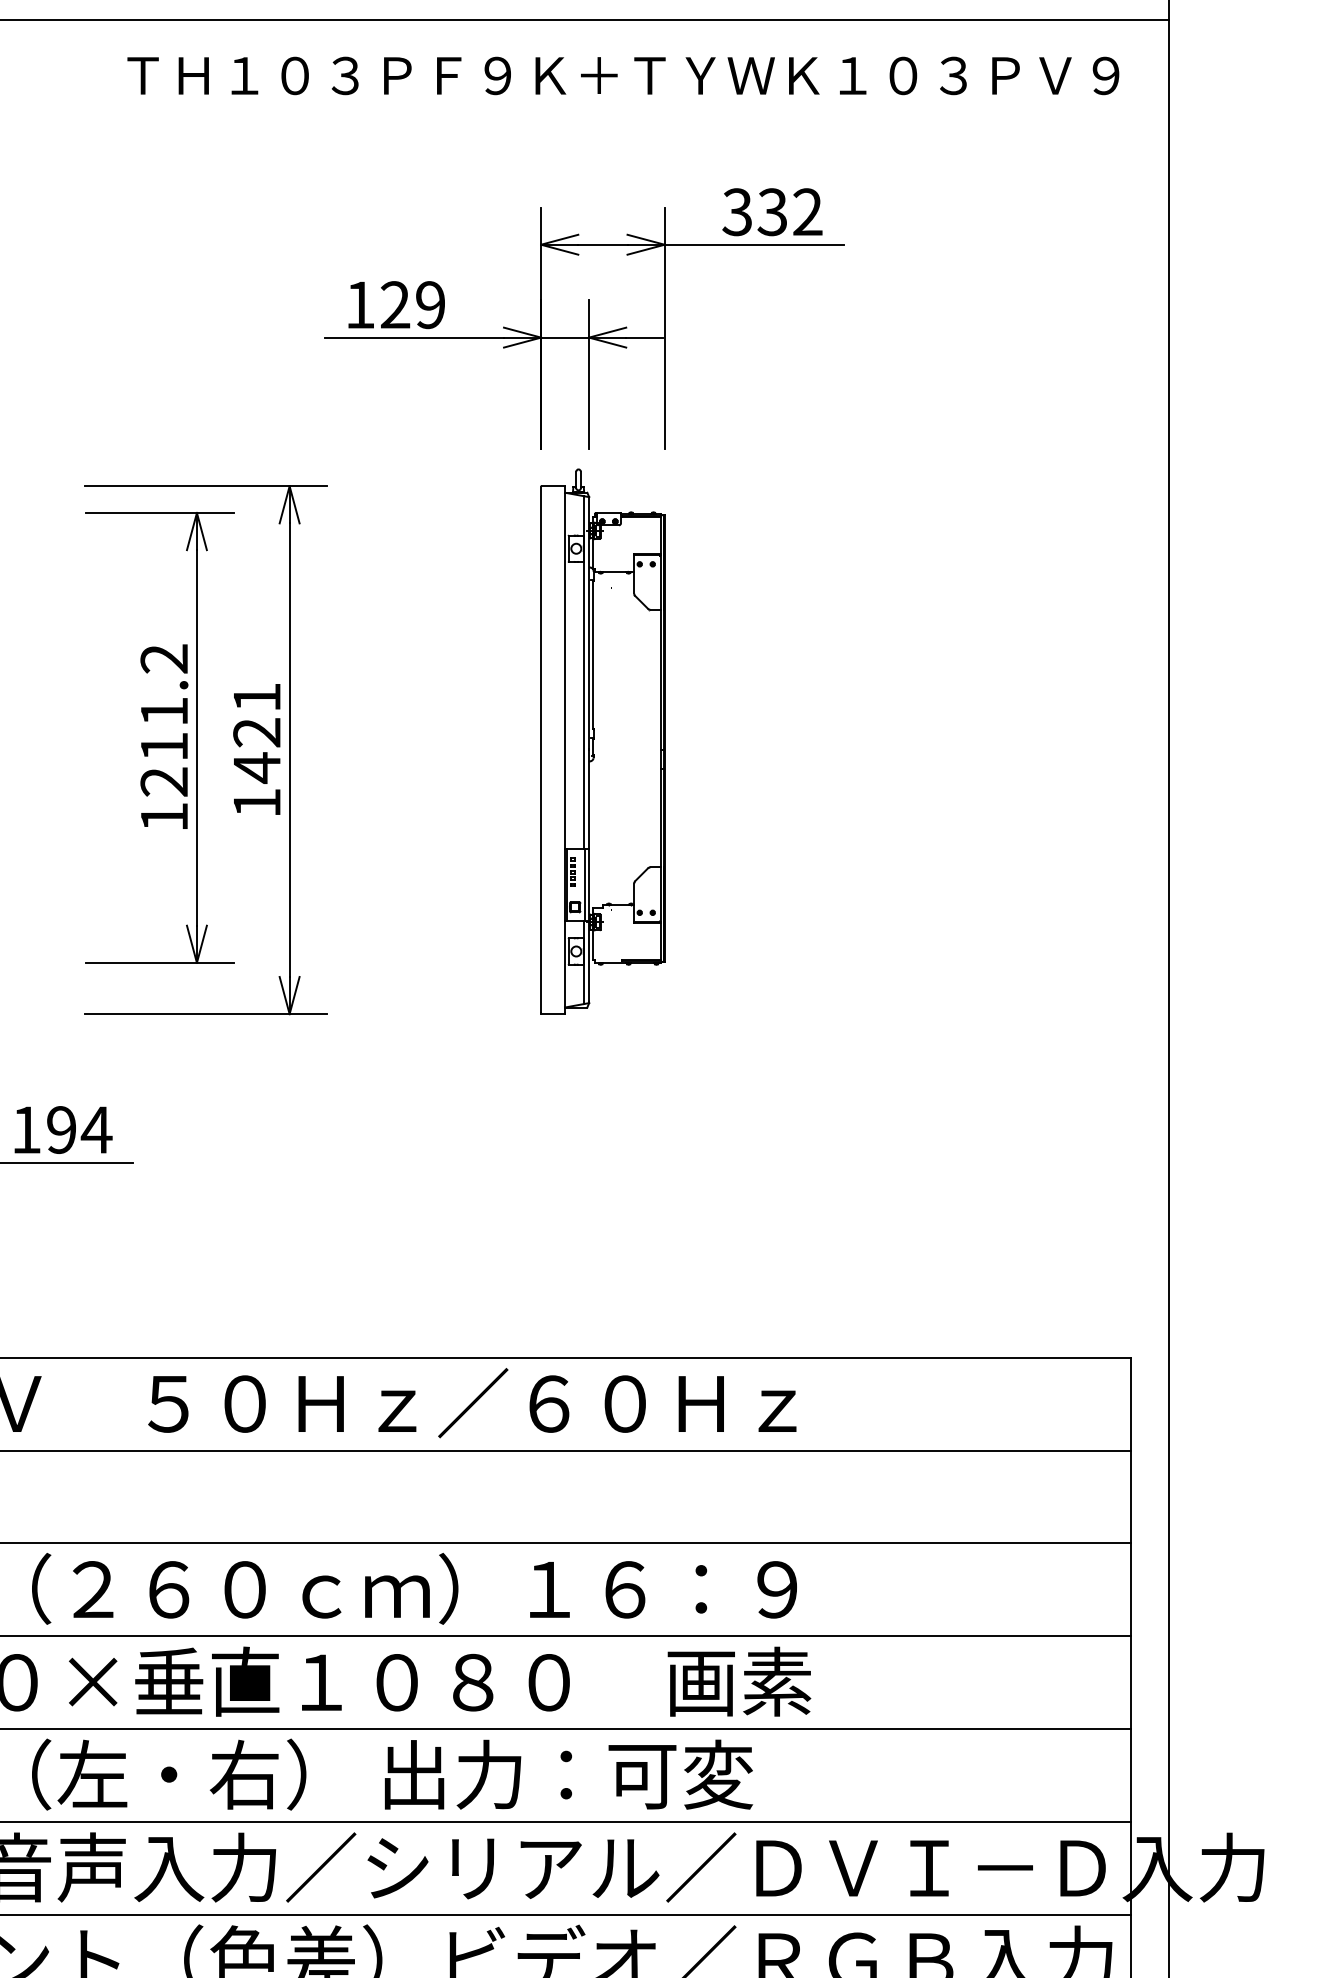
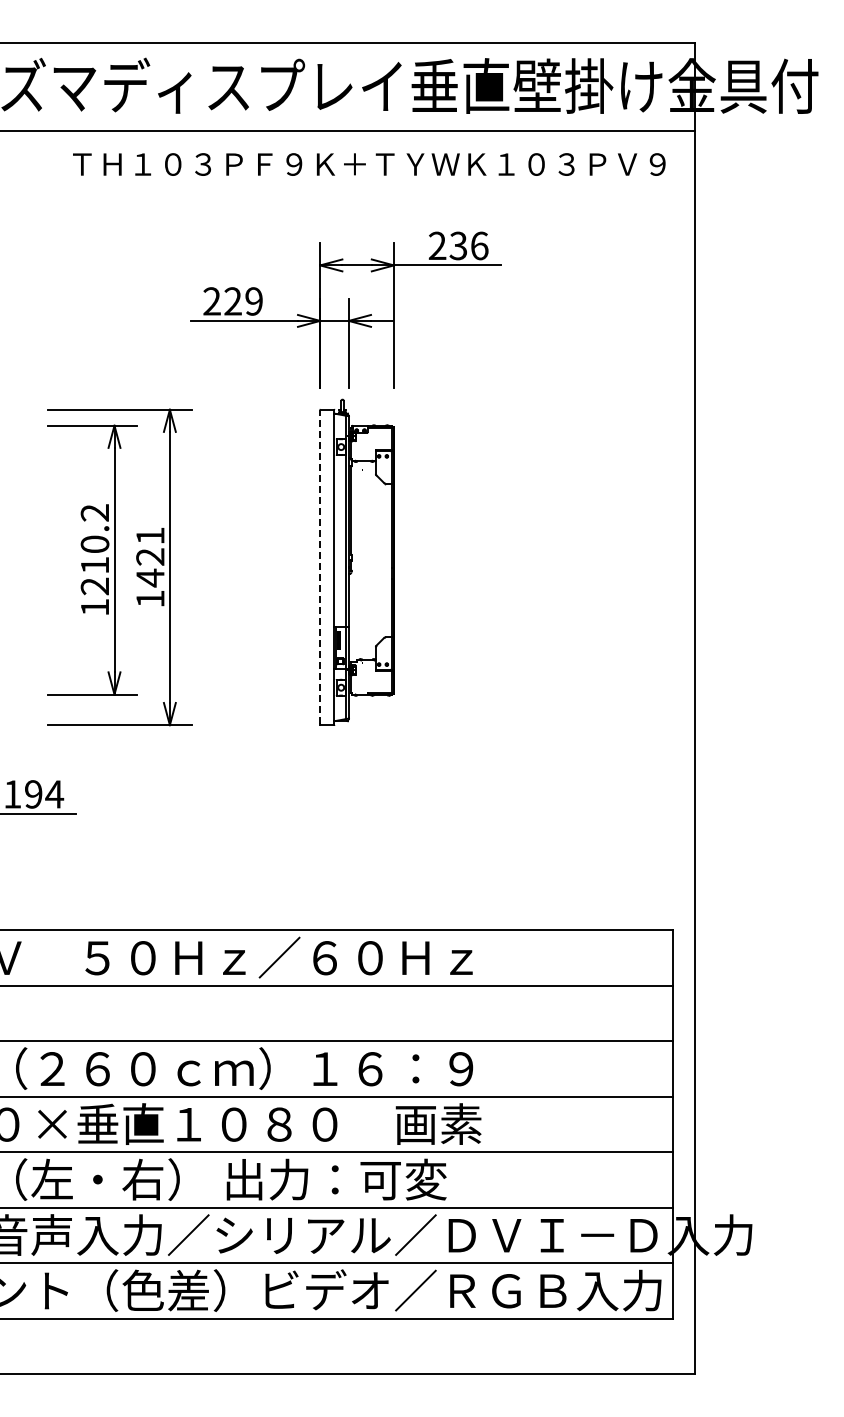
text: (772, 211) -> (458, 245), 332 -> 236
text: (359, 305) -> (211, 301), 129 -> 229
text: (163, 710) -> (94, 543), 1211.2 -> 1210.2
line: (541, 750) -> (320, 567), solid -> dashed

